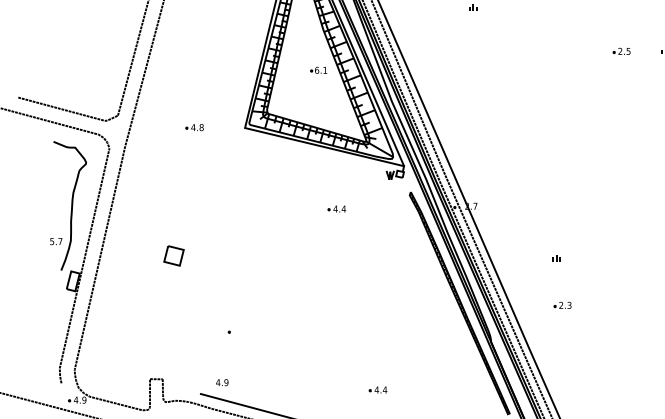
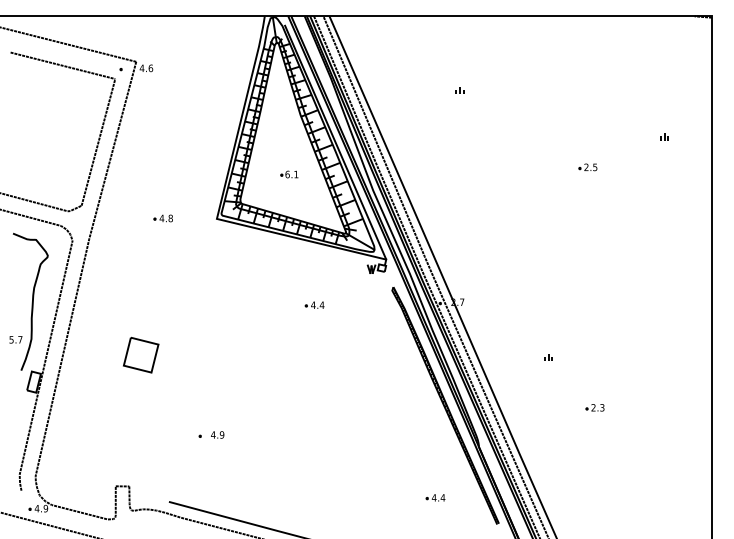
part: (621, 51) -> (587, 167), moved
part: (318, 70) -> (289, 174), moved
part: (174, 255) -> (141, 354), size x1.67
part: (562, 305) -> (594, 407), moved
text: (222, 382) -> (217, 434), moved
part: (378, 389) -> (435, 497), moved

